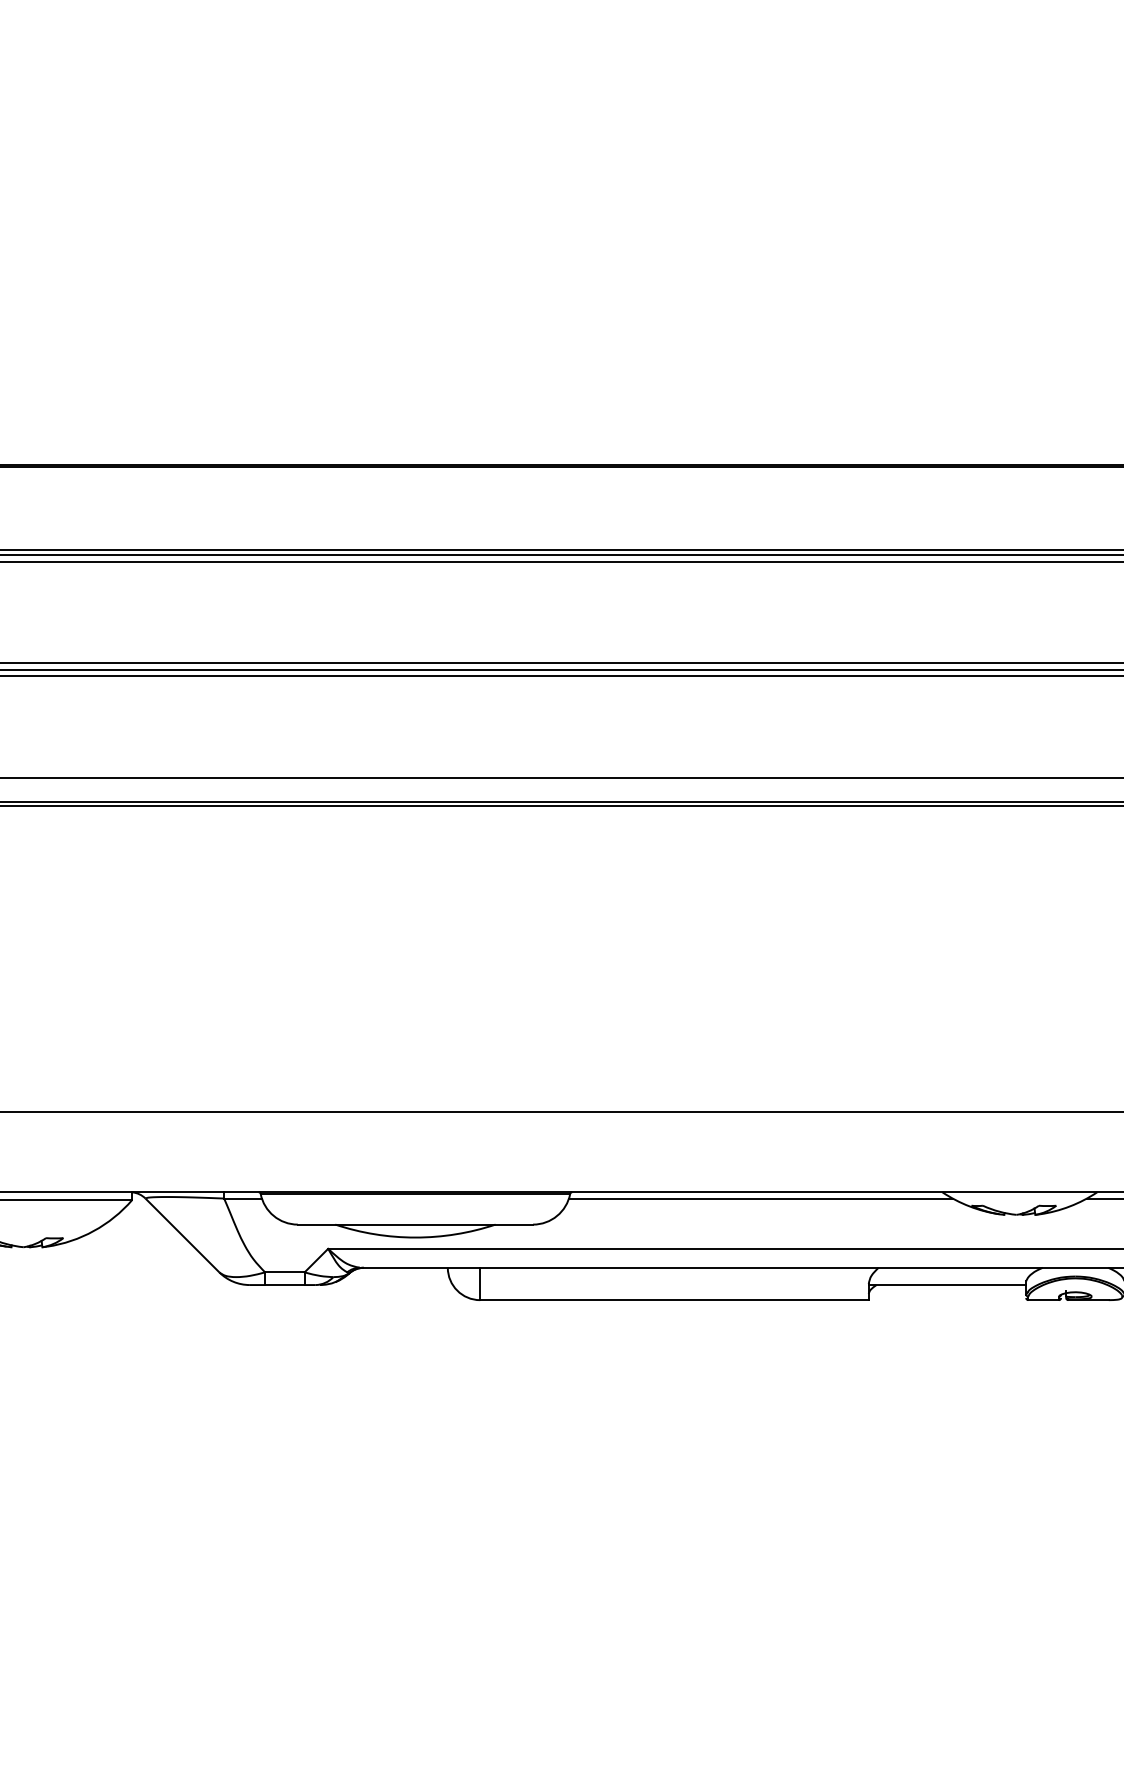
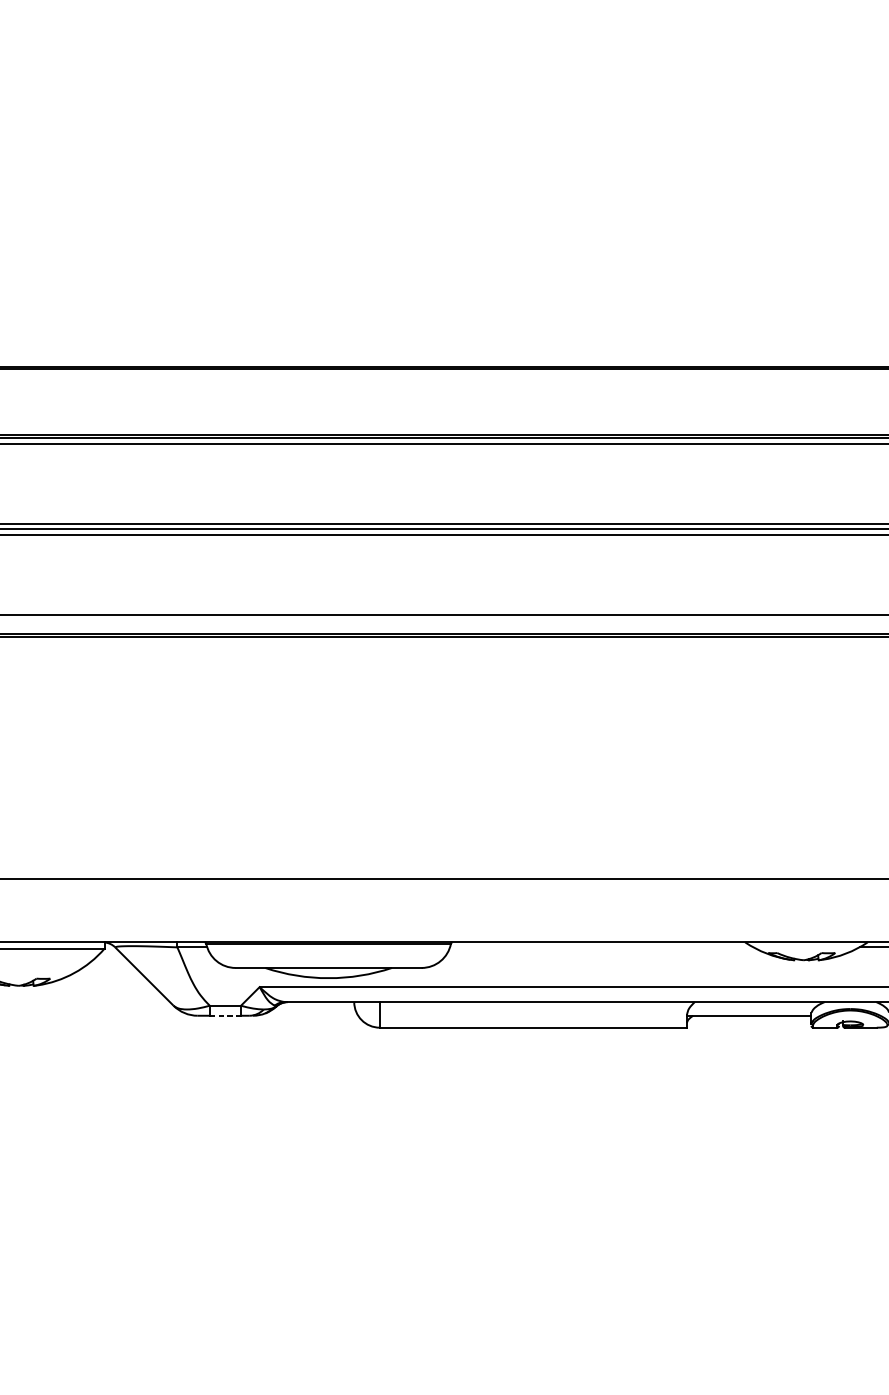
line: (760, 1198) -> (601, 947), removed
line: (284, 1285) -> (225, 1016), solid -> dashed

